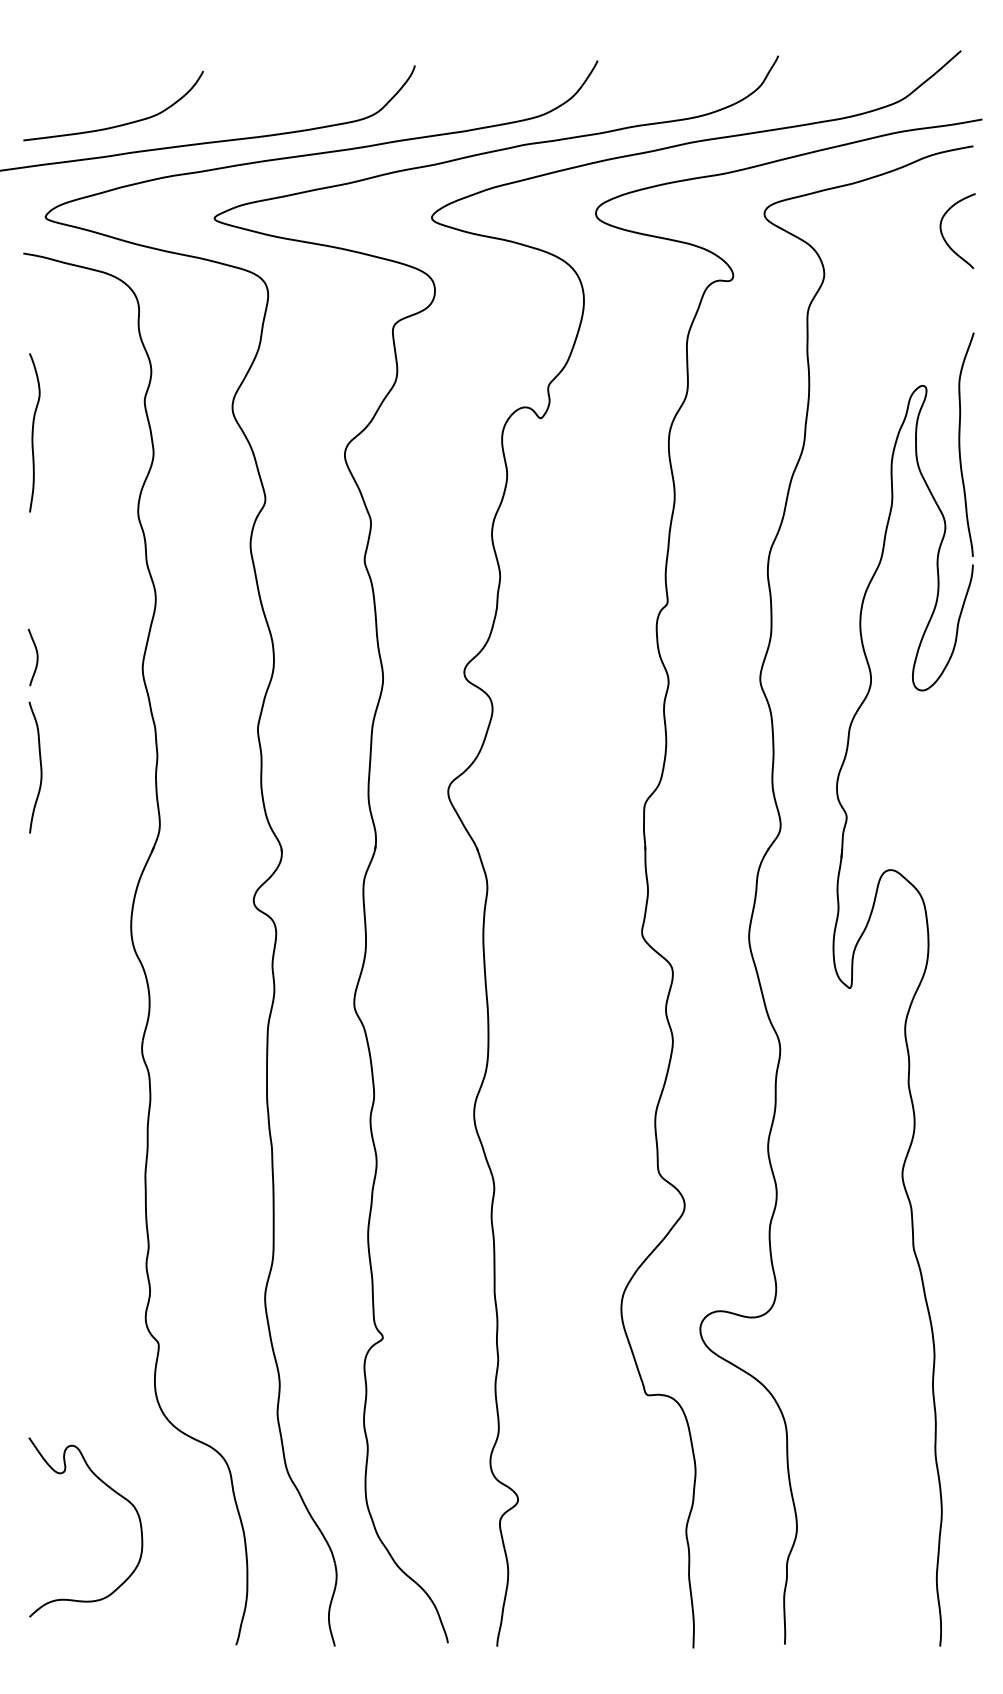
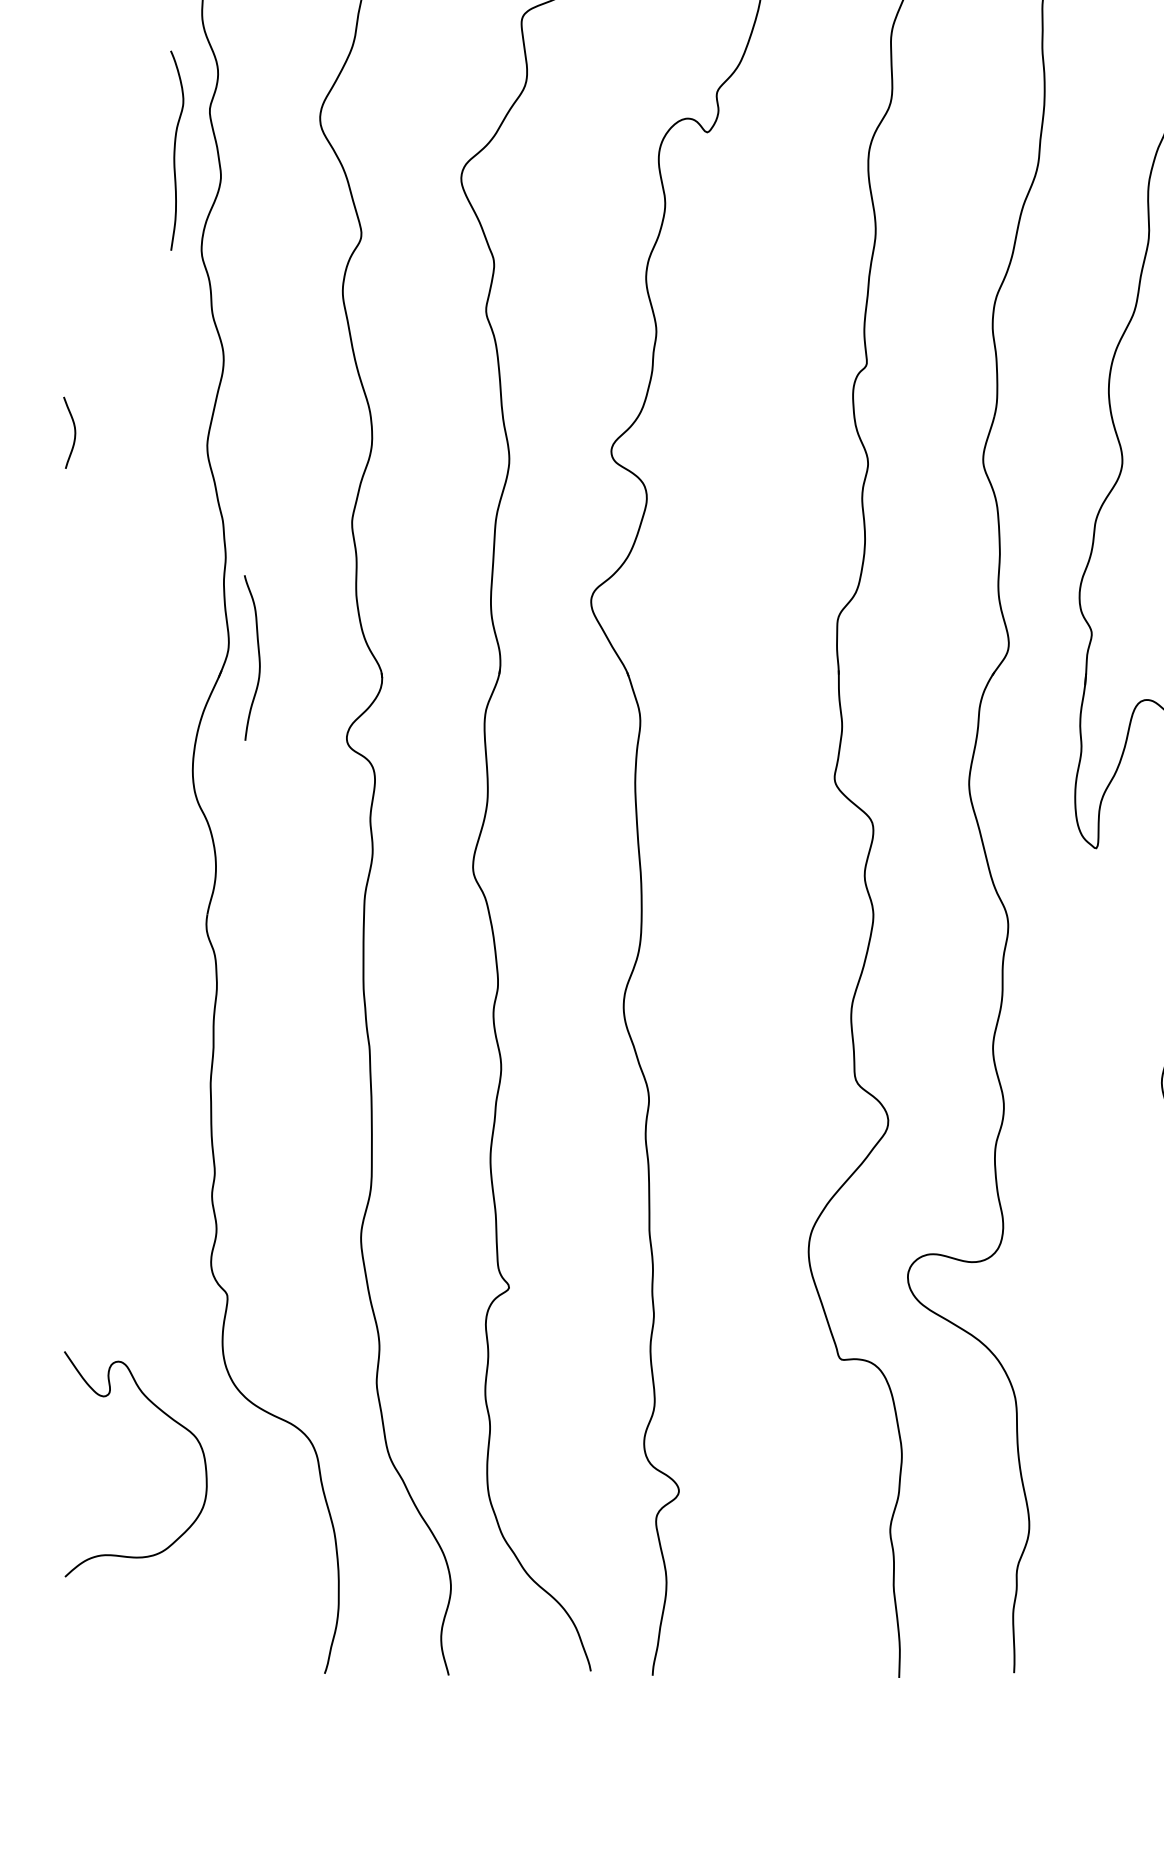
curve: (33, 432) -> (175, 150), moved
curve: (40, 767) -> (258, 657), moved
curve: (114, 1492) -> (171, 1420), moved

